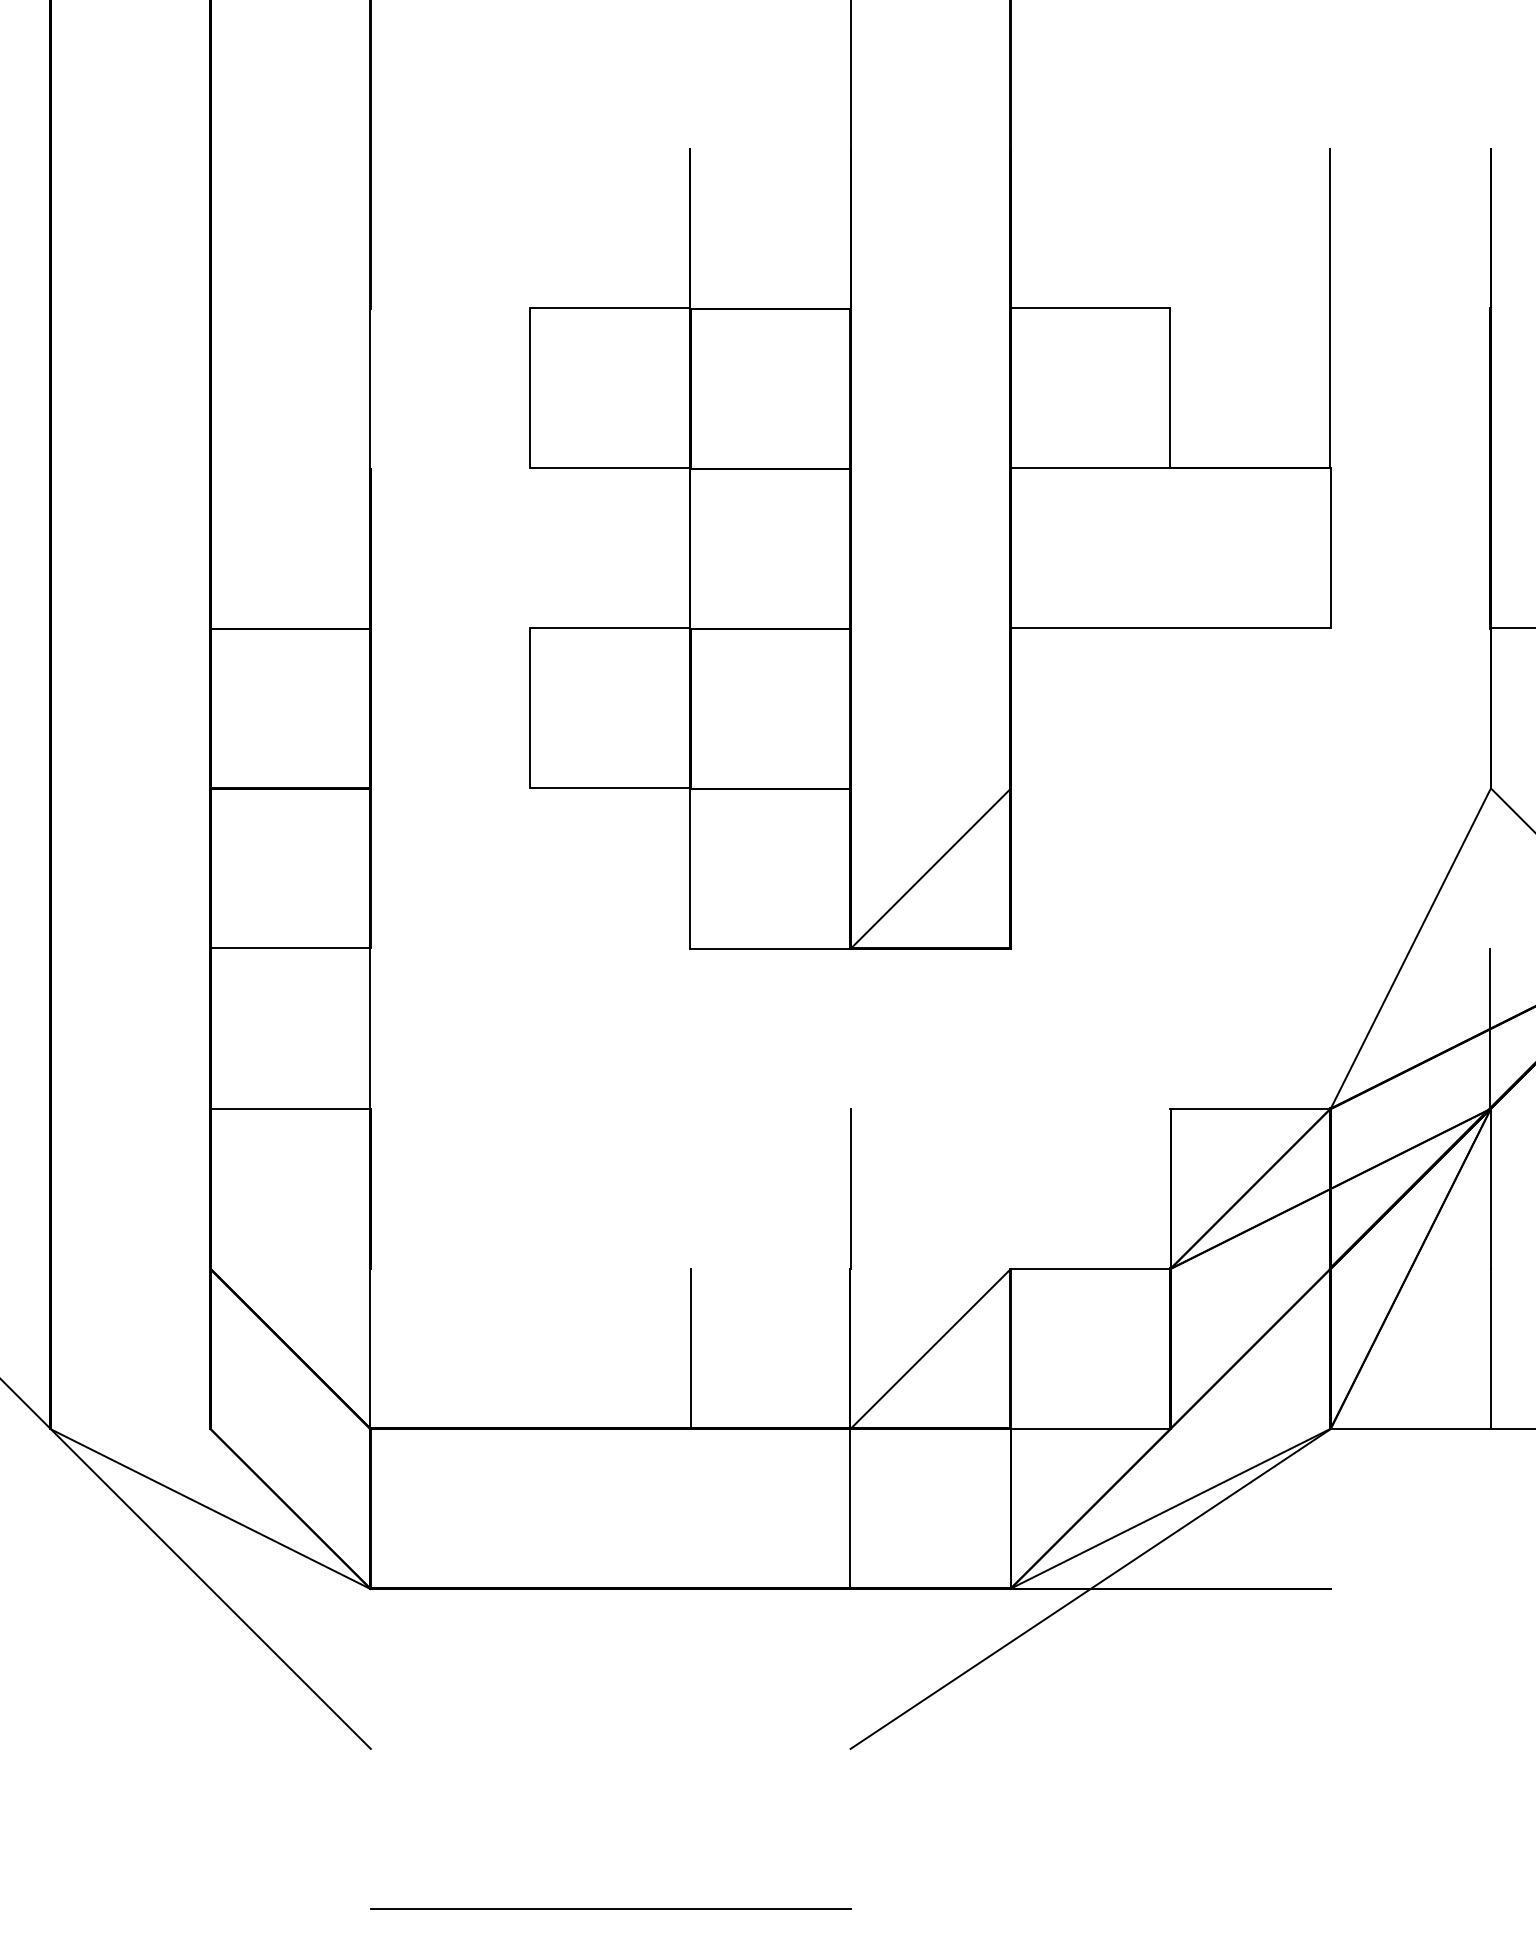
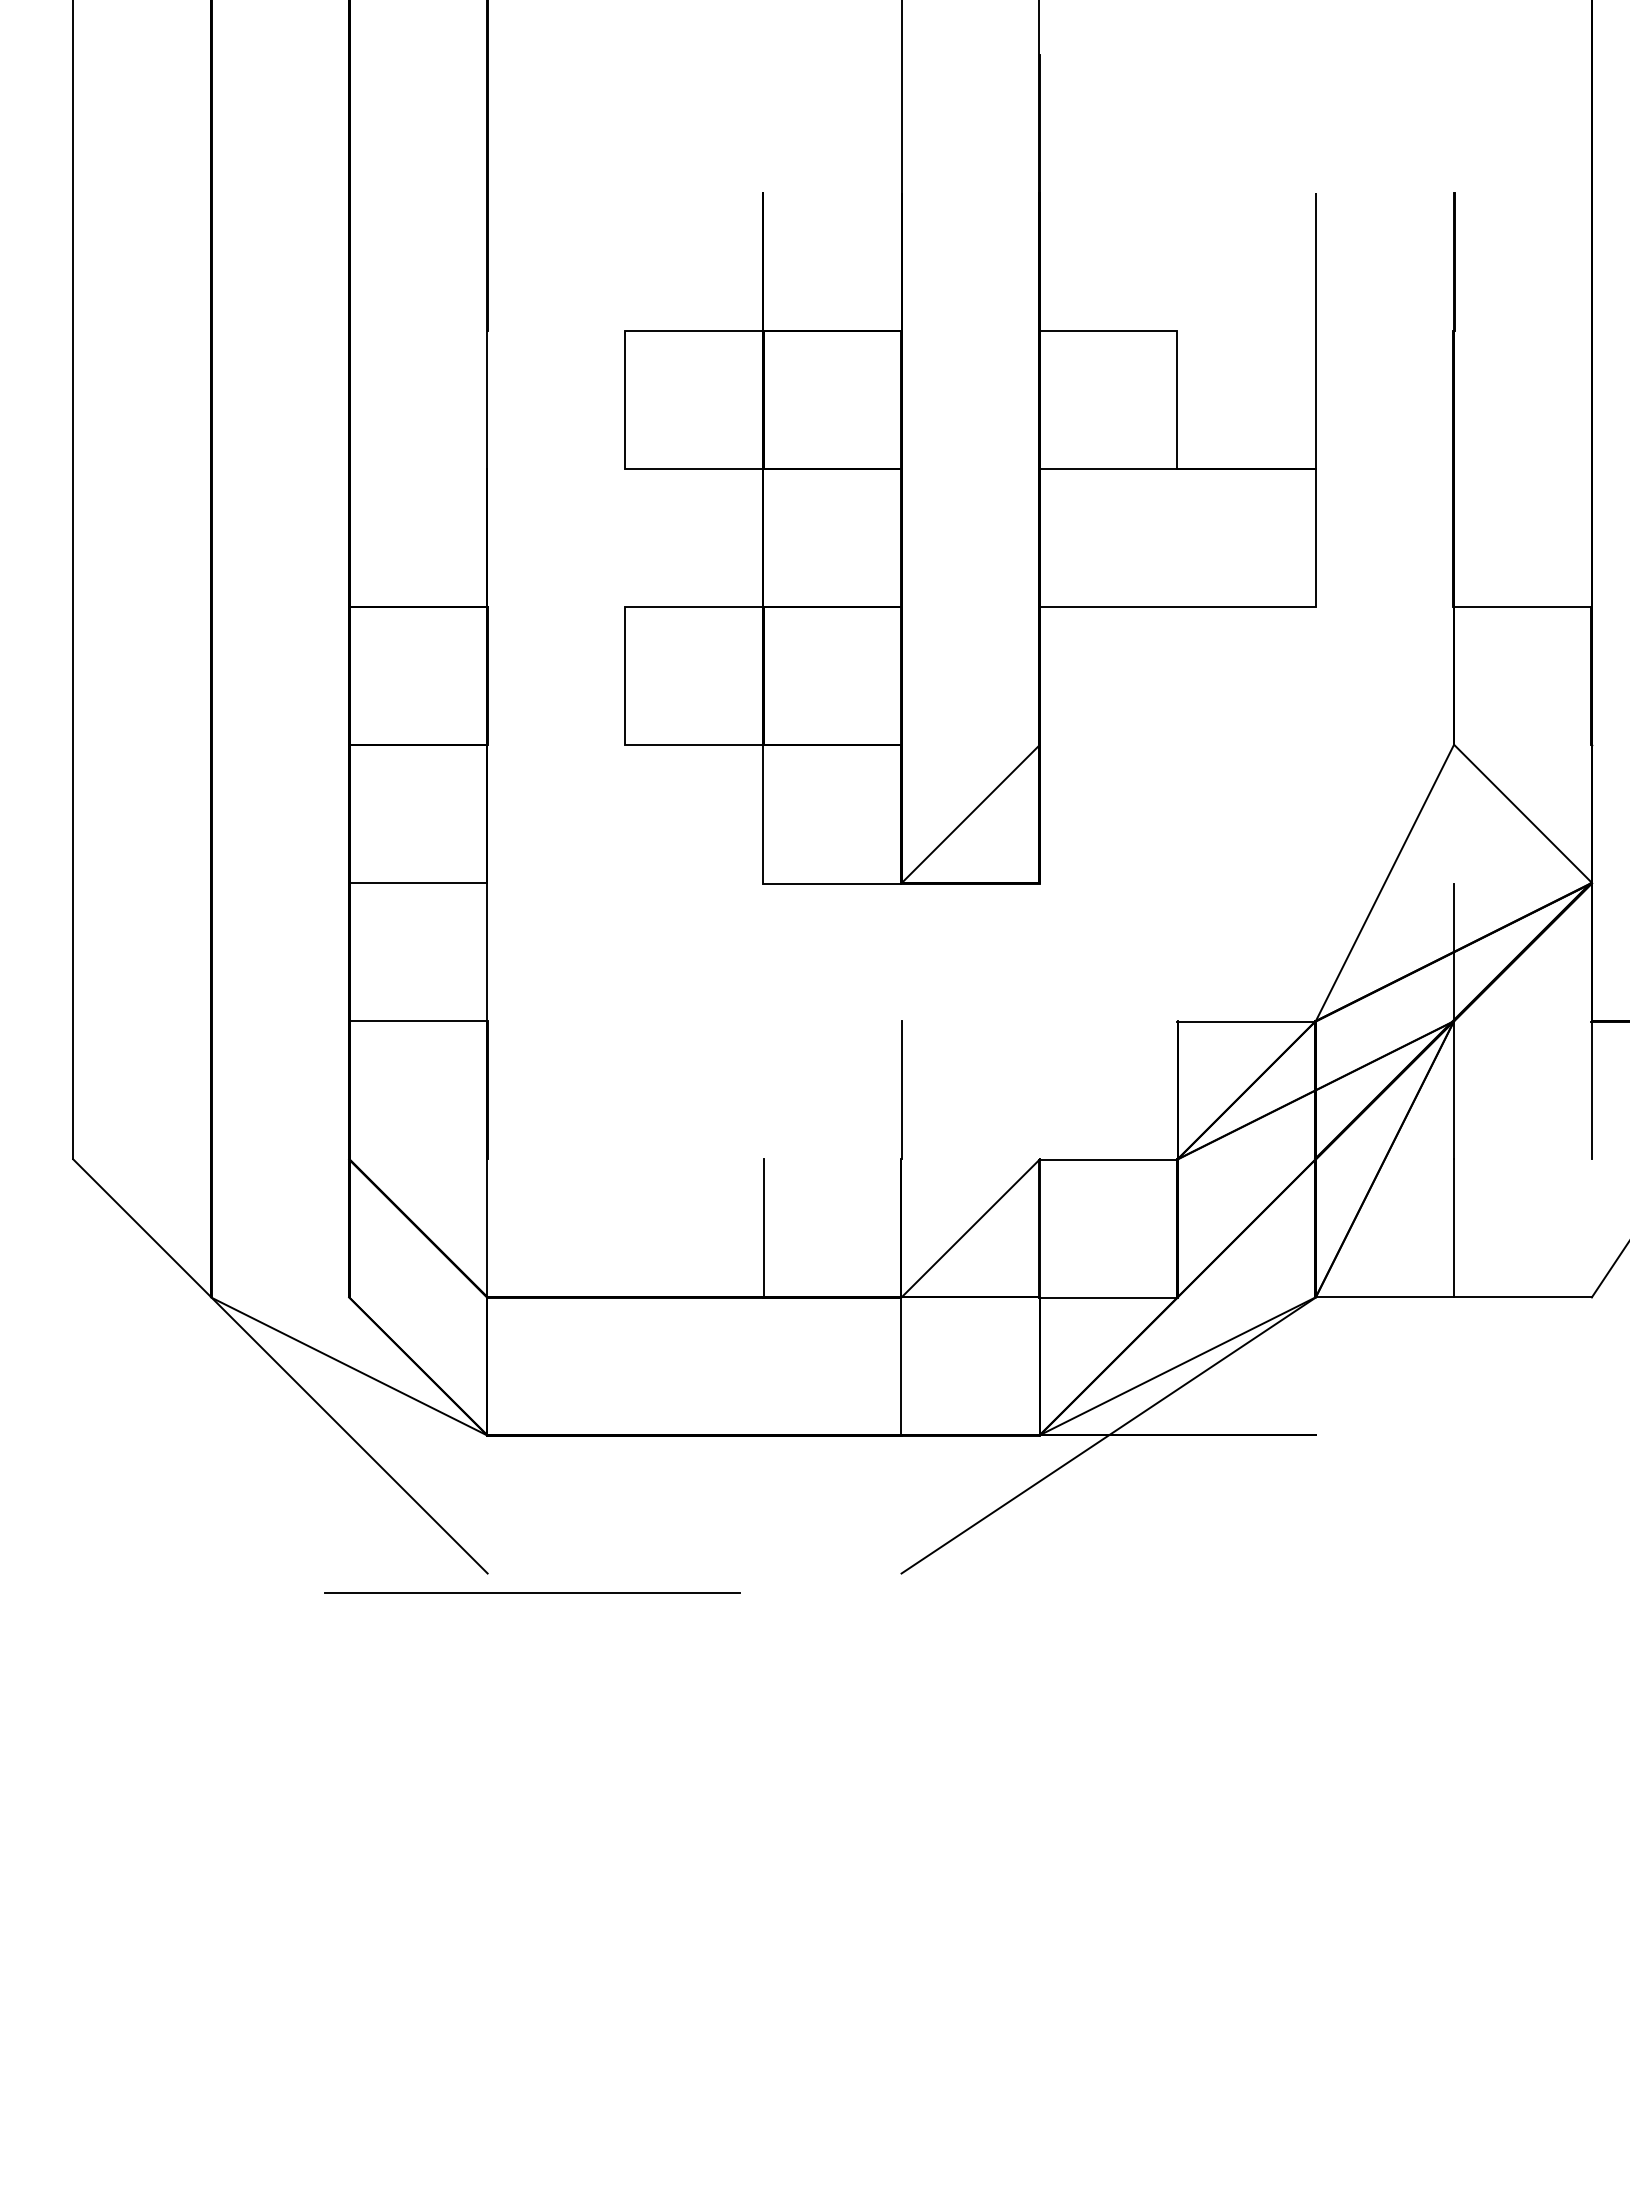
line: (610, 1908) -> (532, 1592), moved

